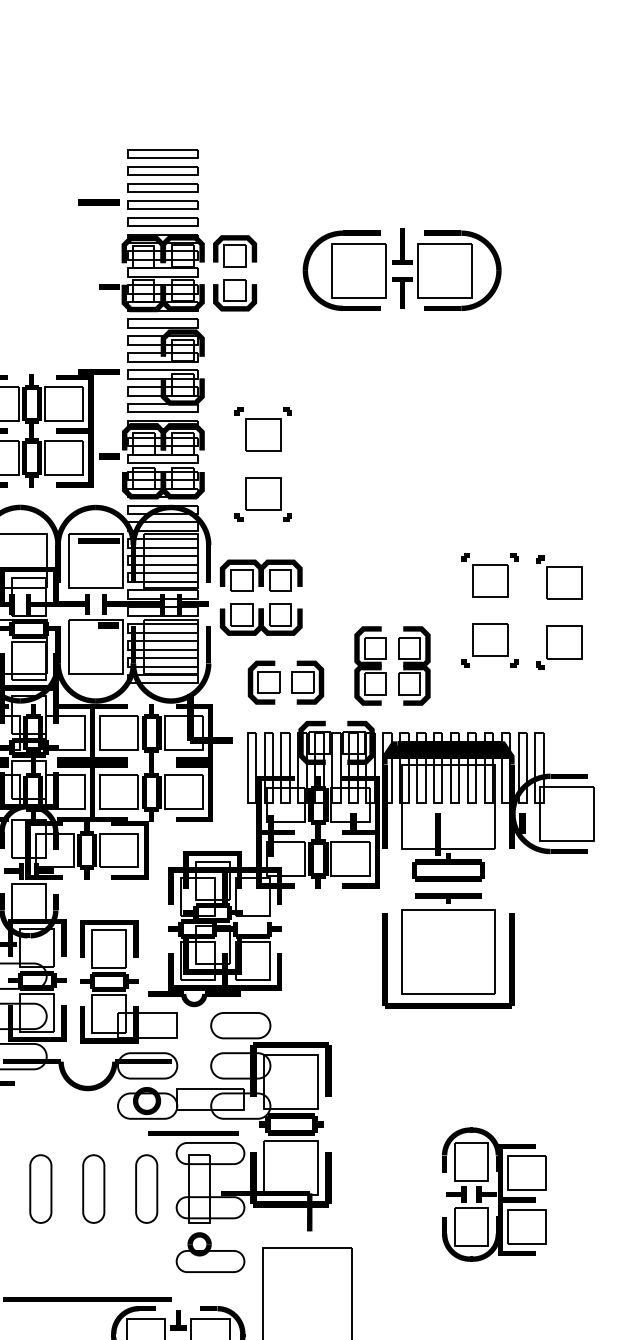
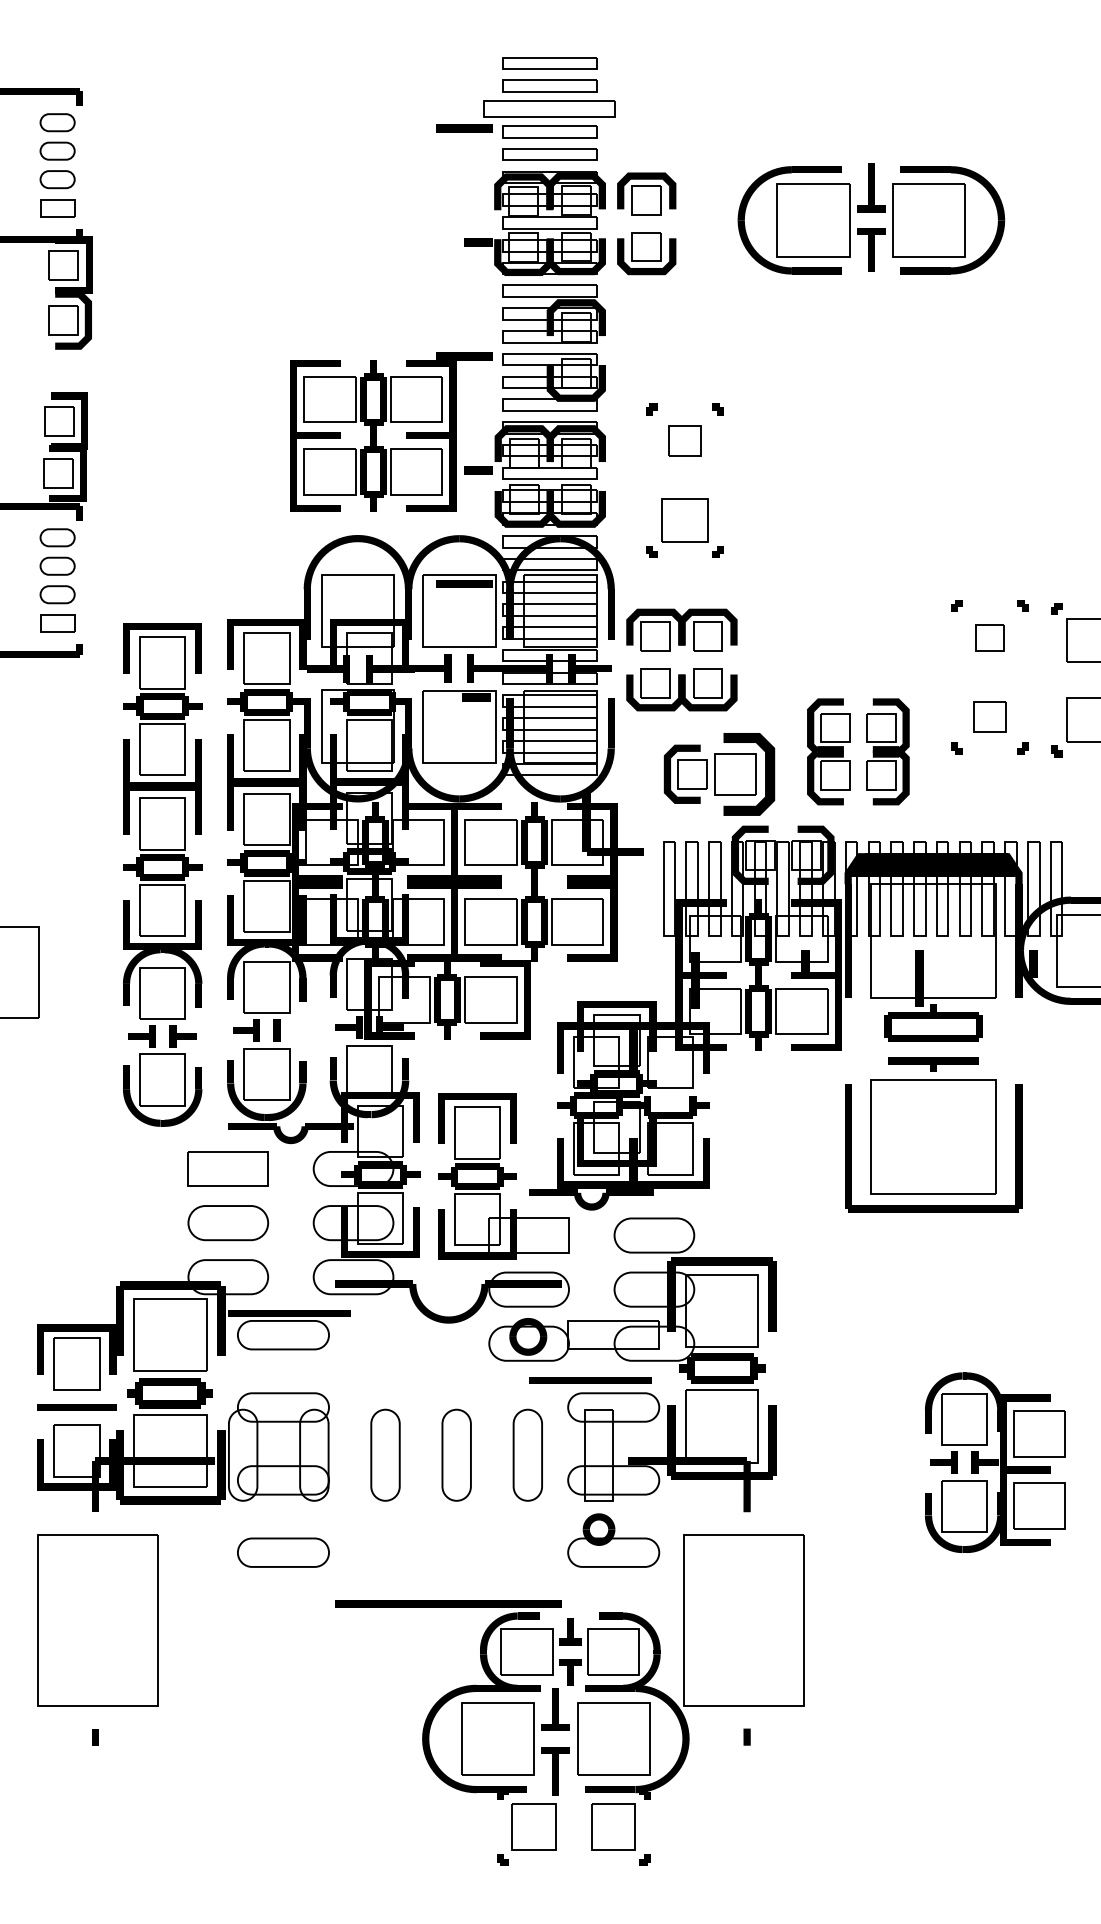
part: (162, 187) -> (549, 108), size x1.4
part: (263, 434) -> (684, 440), size x0.7
part: (489, 580) -> (989, 637), size x0.6
part: (489, 639) -> (989, 716), size x0.7
part: (307, 682) -> (744, 773), size x1.4

